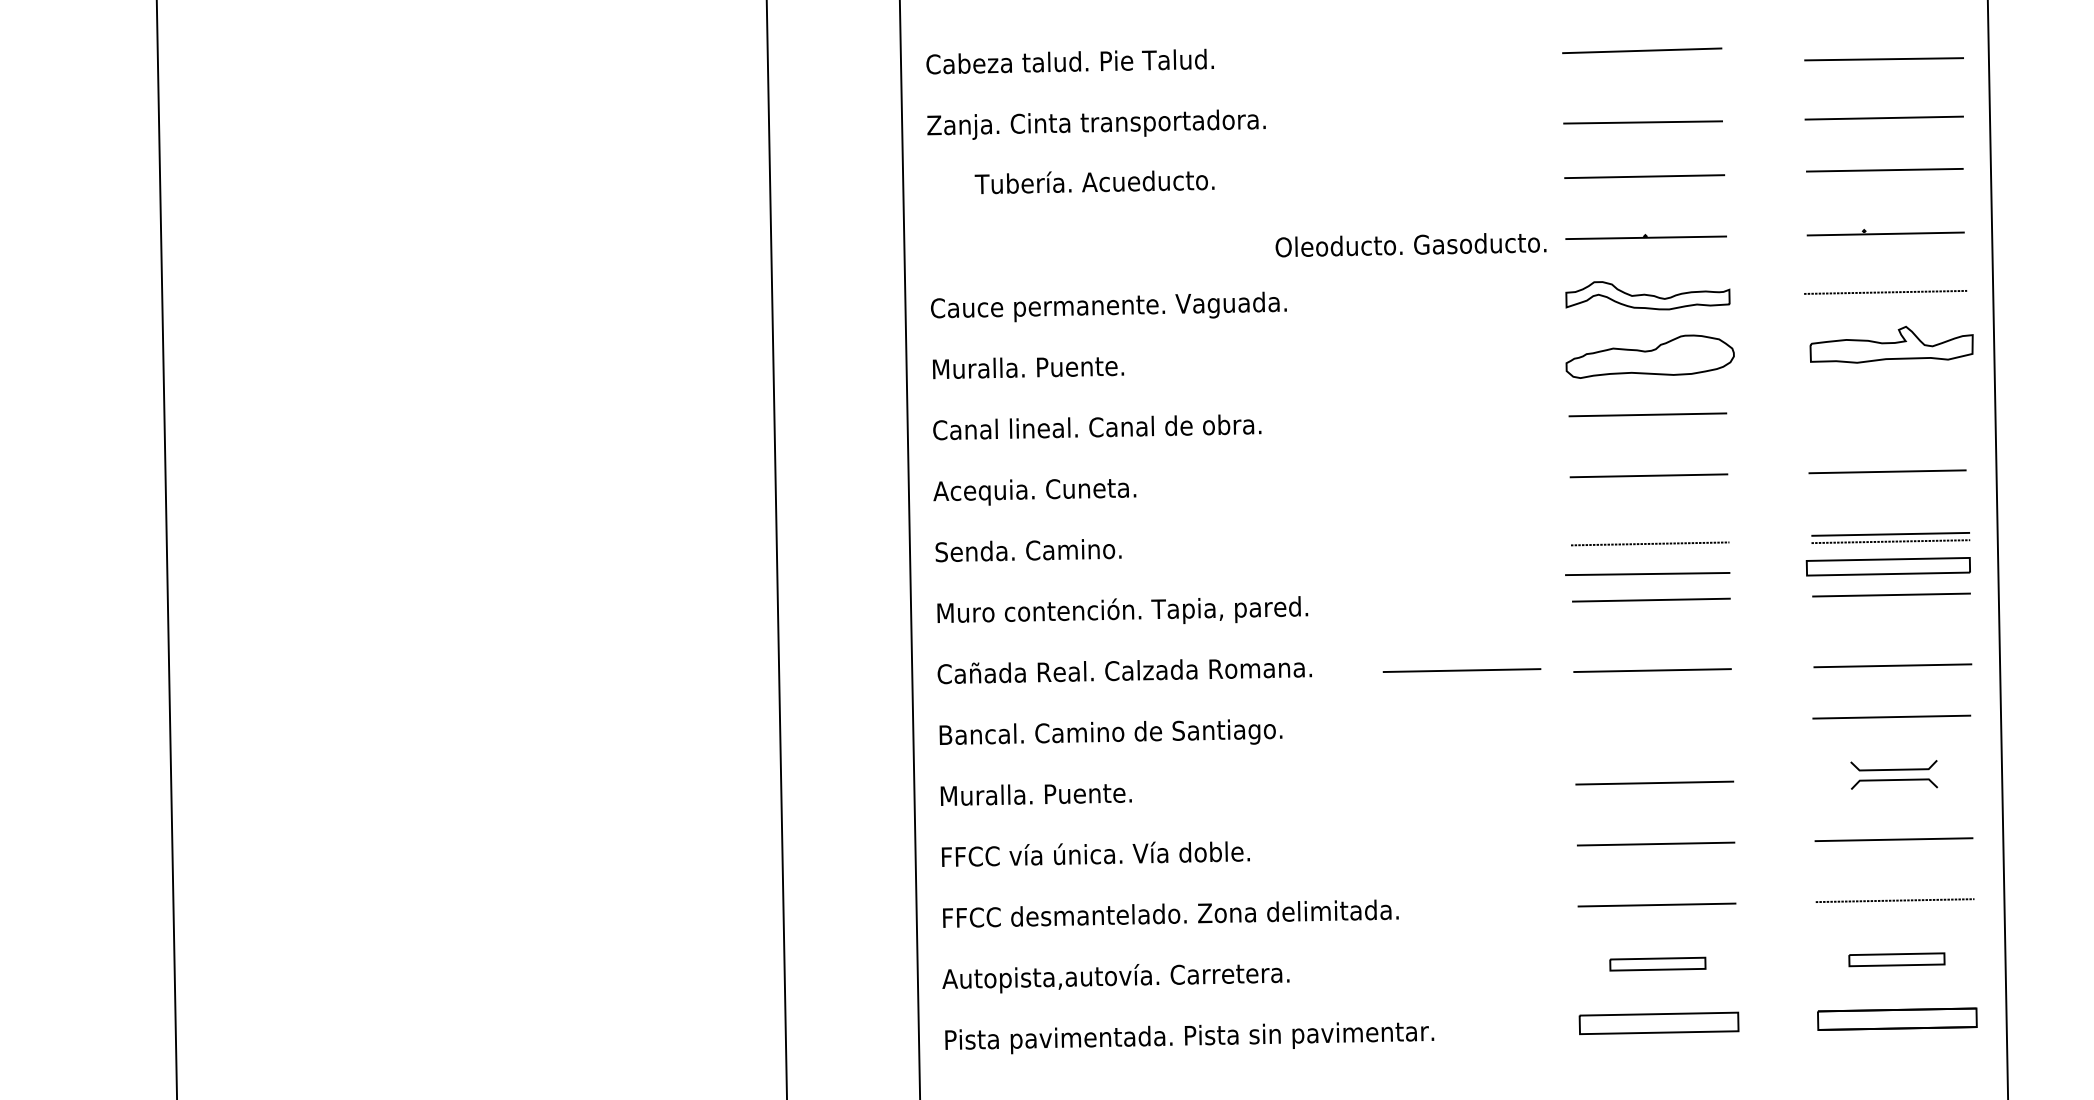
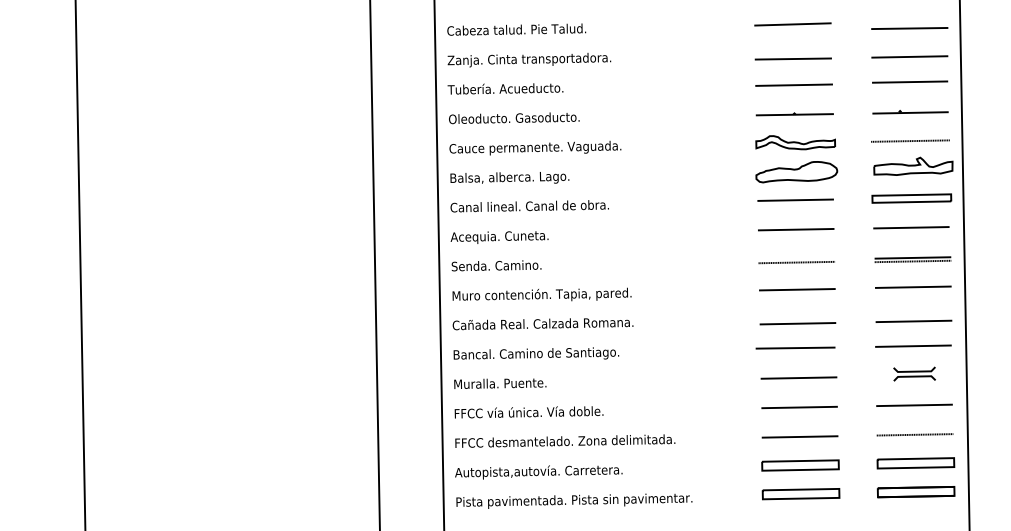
text: (1094, 181) -> (505, 88), moved
text: (1411, 245) -> (514, 118), moved
text: (1057, 367) -> (510, 177), Muralla. Puente. -> Balsa, alberca. Lago.
part: (1887, 566) -> (911, 198), moved
line: (1647, 572) -> (795, 347), moved
line: (1461, 670) -> (705, 323), removed
part: (1896, 960) -> (915, 463), size x1.67
part: (1657, 964) -> (800, 465), size x1.67

